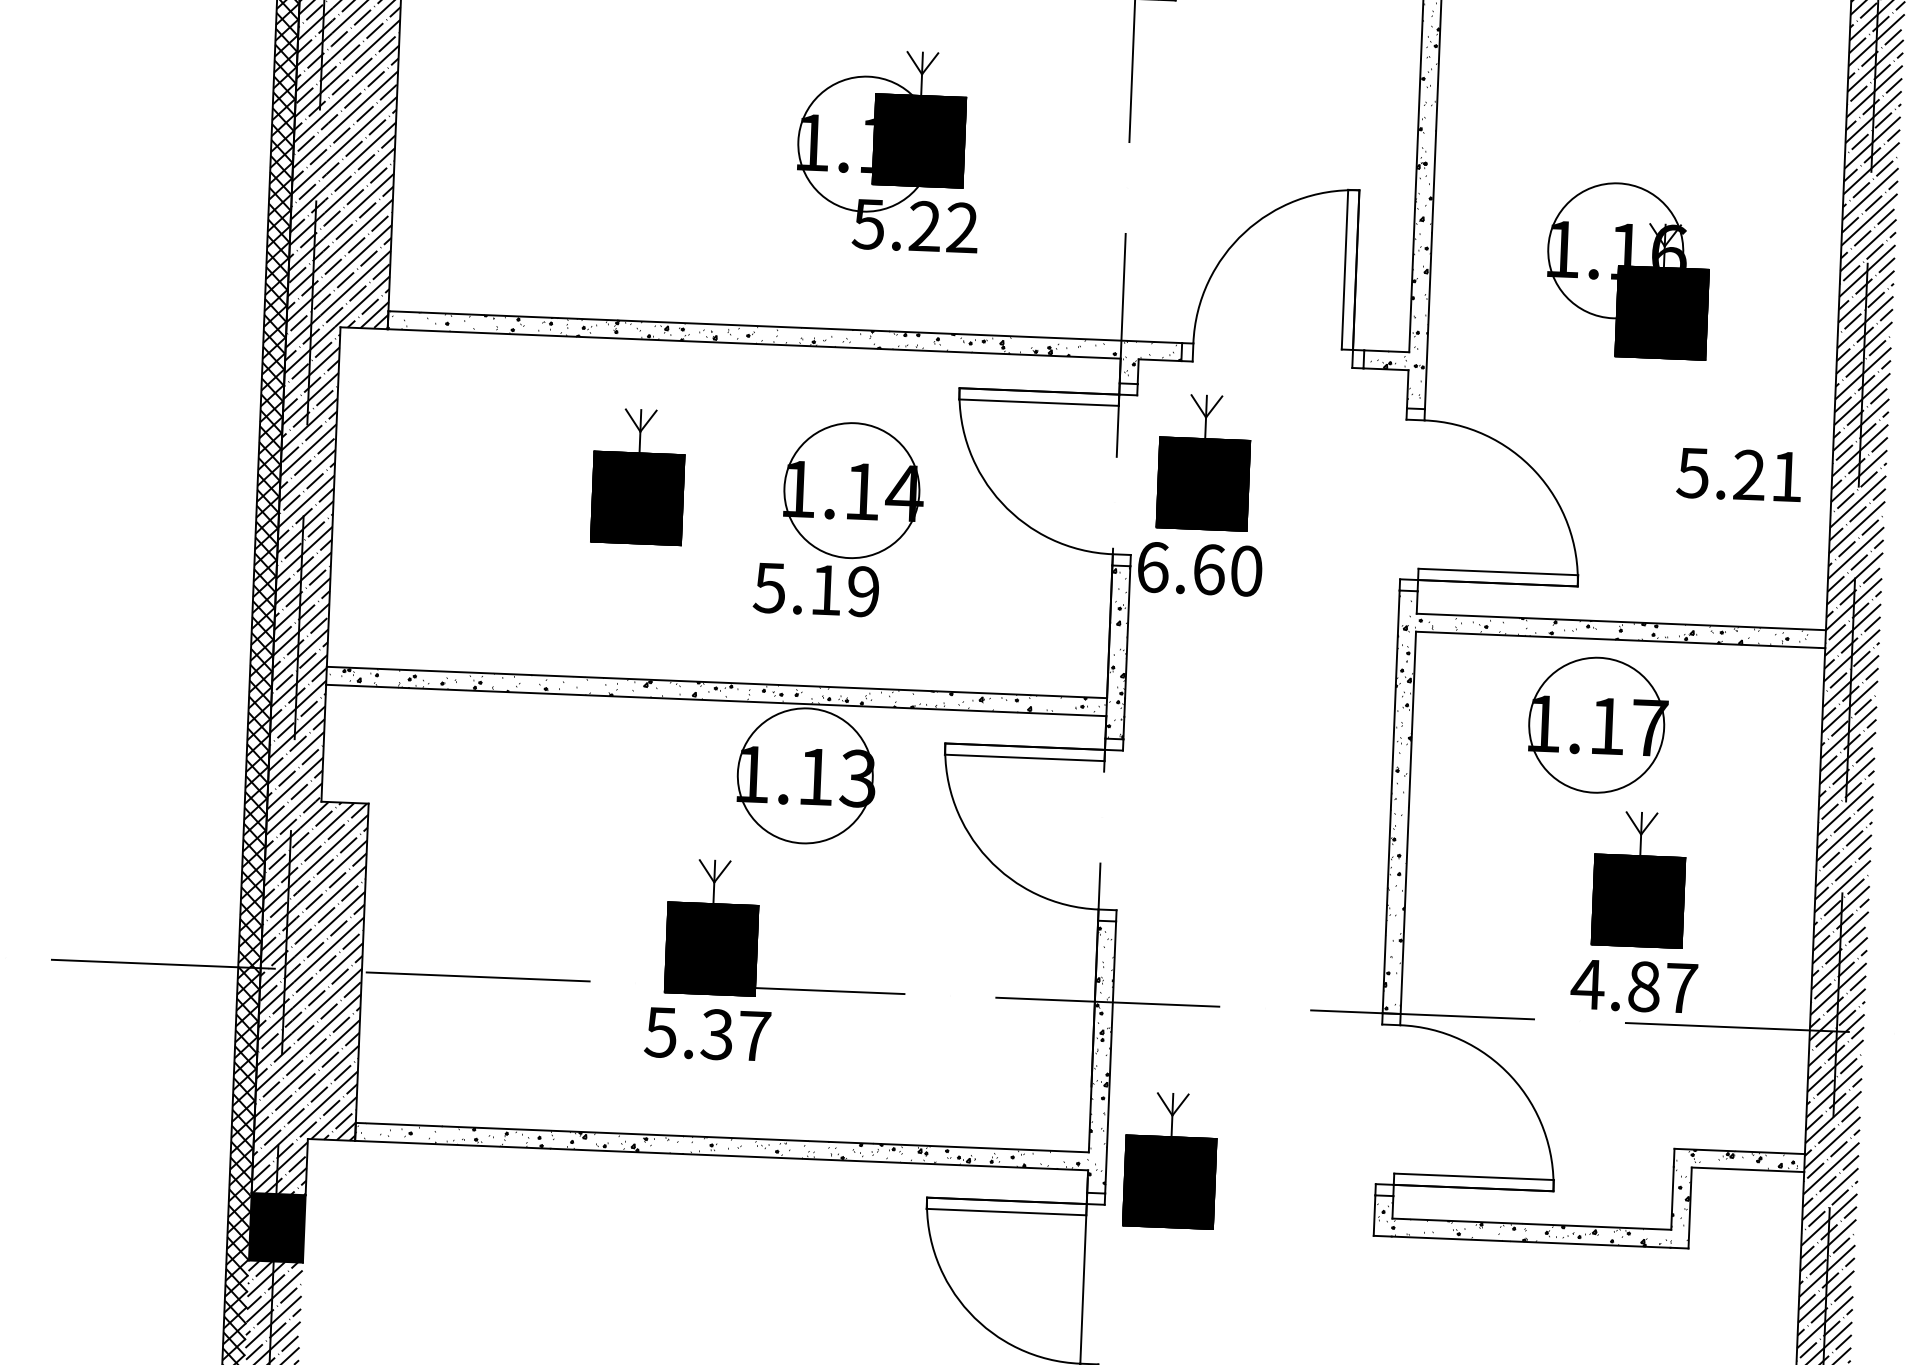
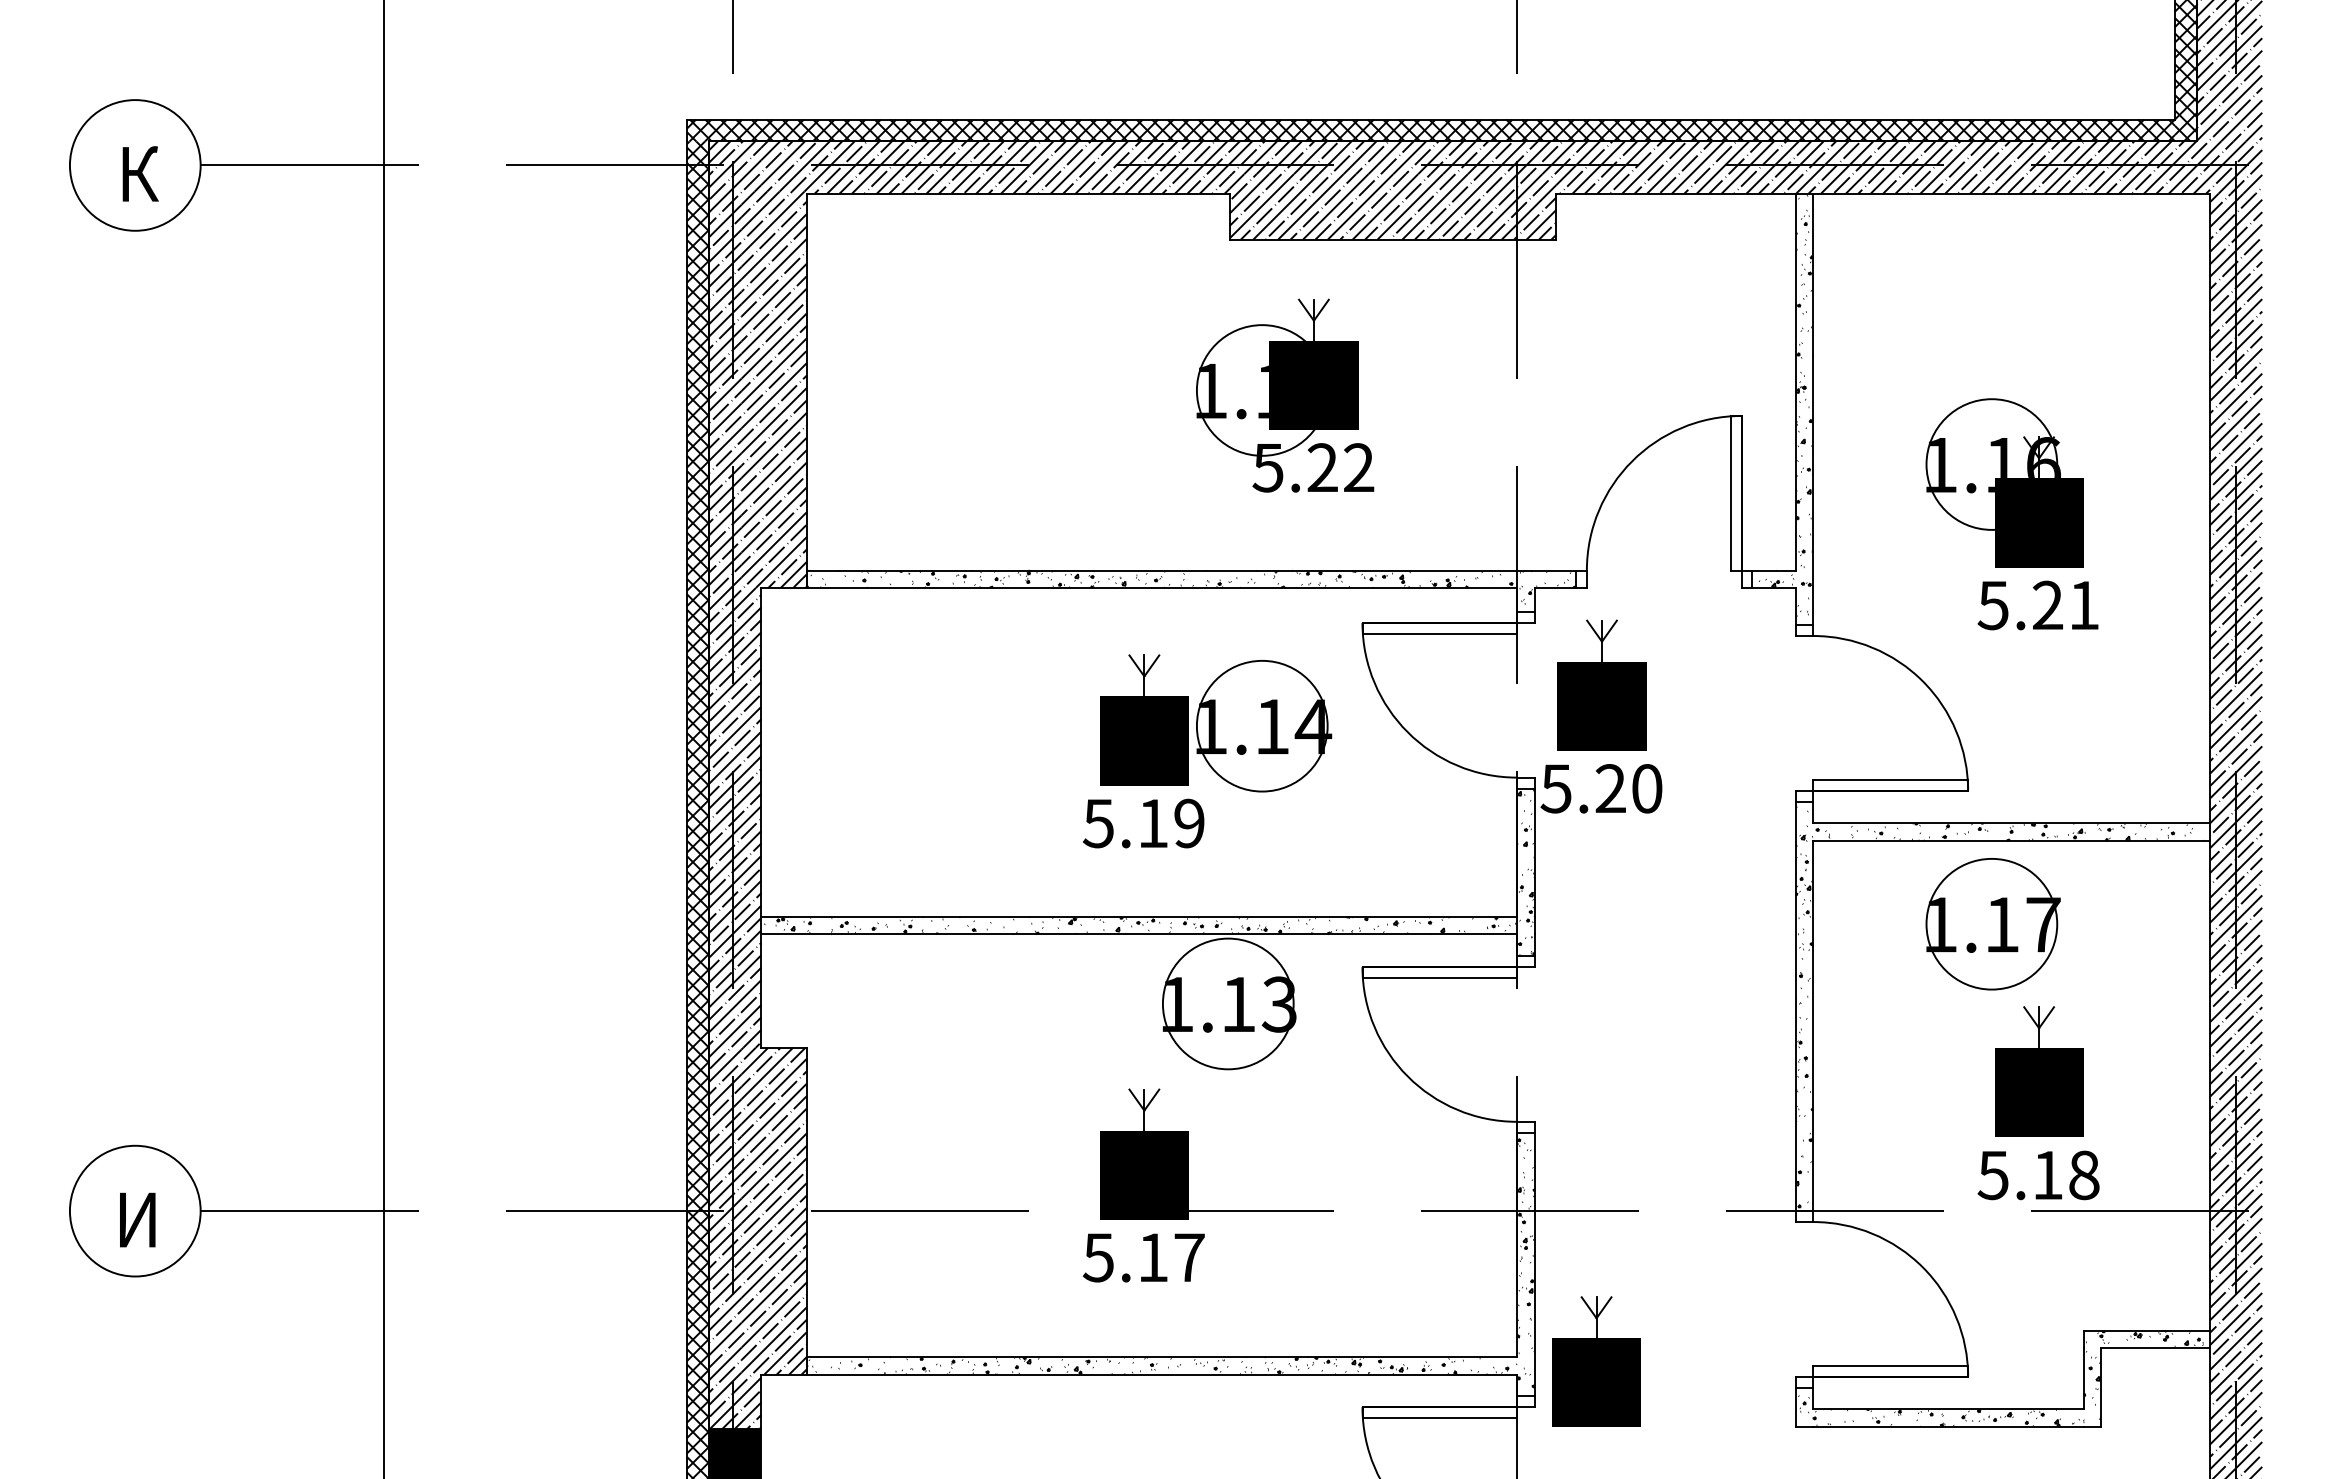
text: (1738, 474) -> (2037, 605), moved
part: (638, 476) -> (1144, 719), moved
text: (1180, 568) -> (1583, 788), 6.60 -> 5.20
text: (816, 589) -> (1143, 823), moved
text: (1634, 986) -> (2038, 1175), 4.87 -> 5.18
text: (716, 1034) -> (1152, 1257), 5.37 -> 5.17

